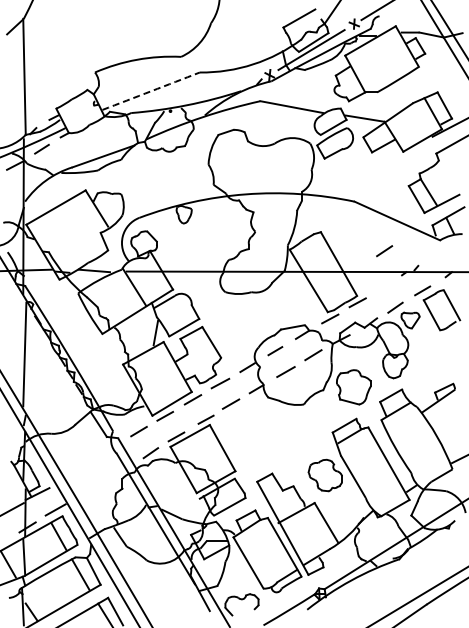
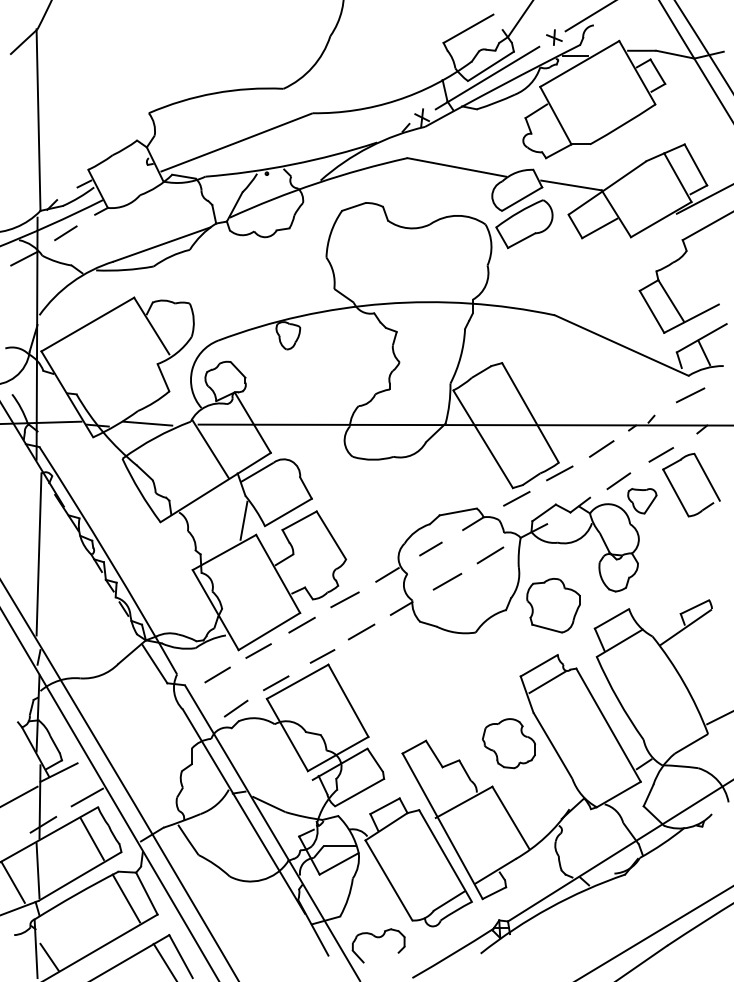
arc: (151, 91) -> (237, 142), dashed -> solid
line: (384, 251) -> (601, 449), moved
line: (441, 252) -> (690, 394), added

